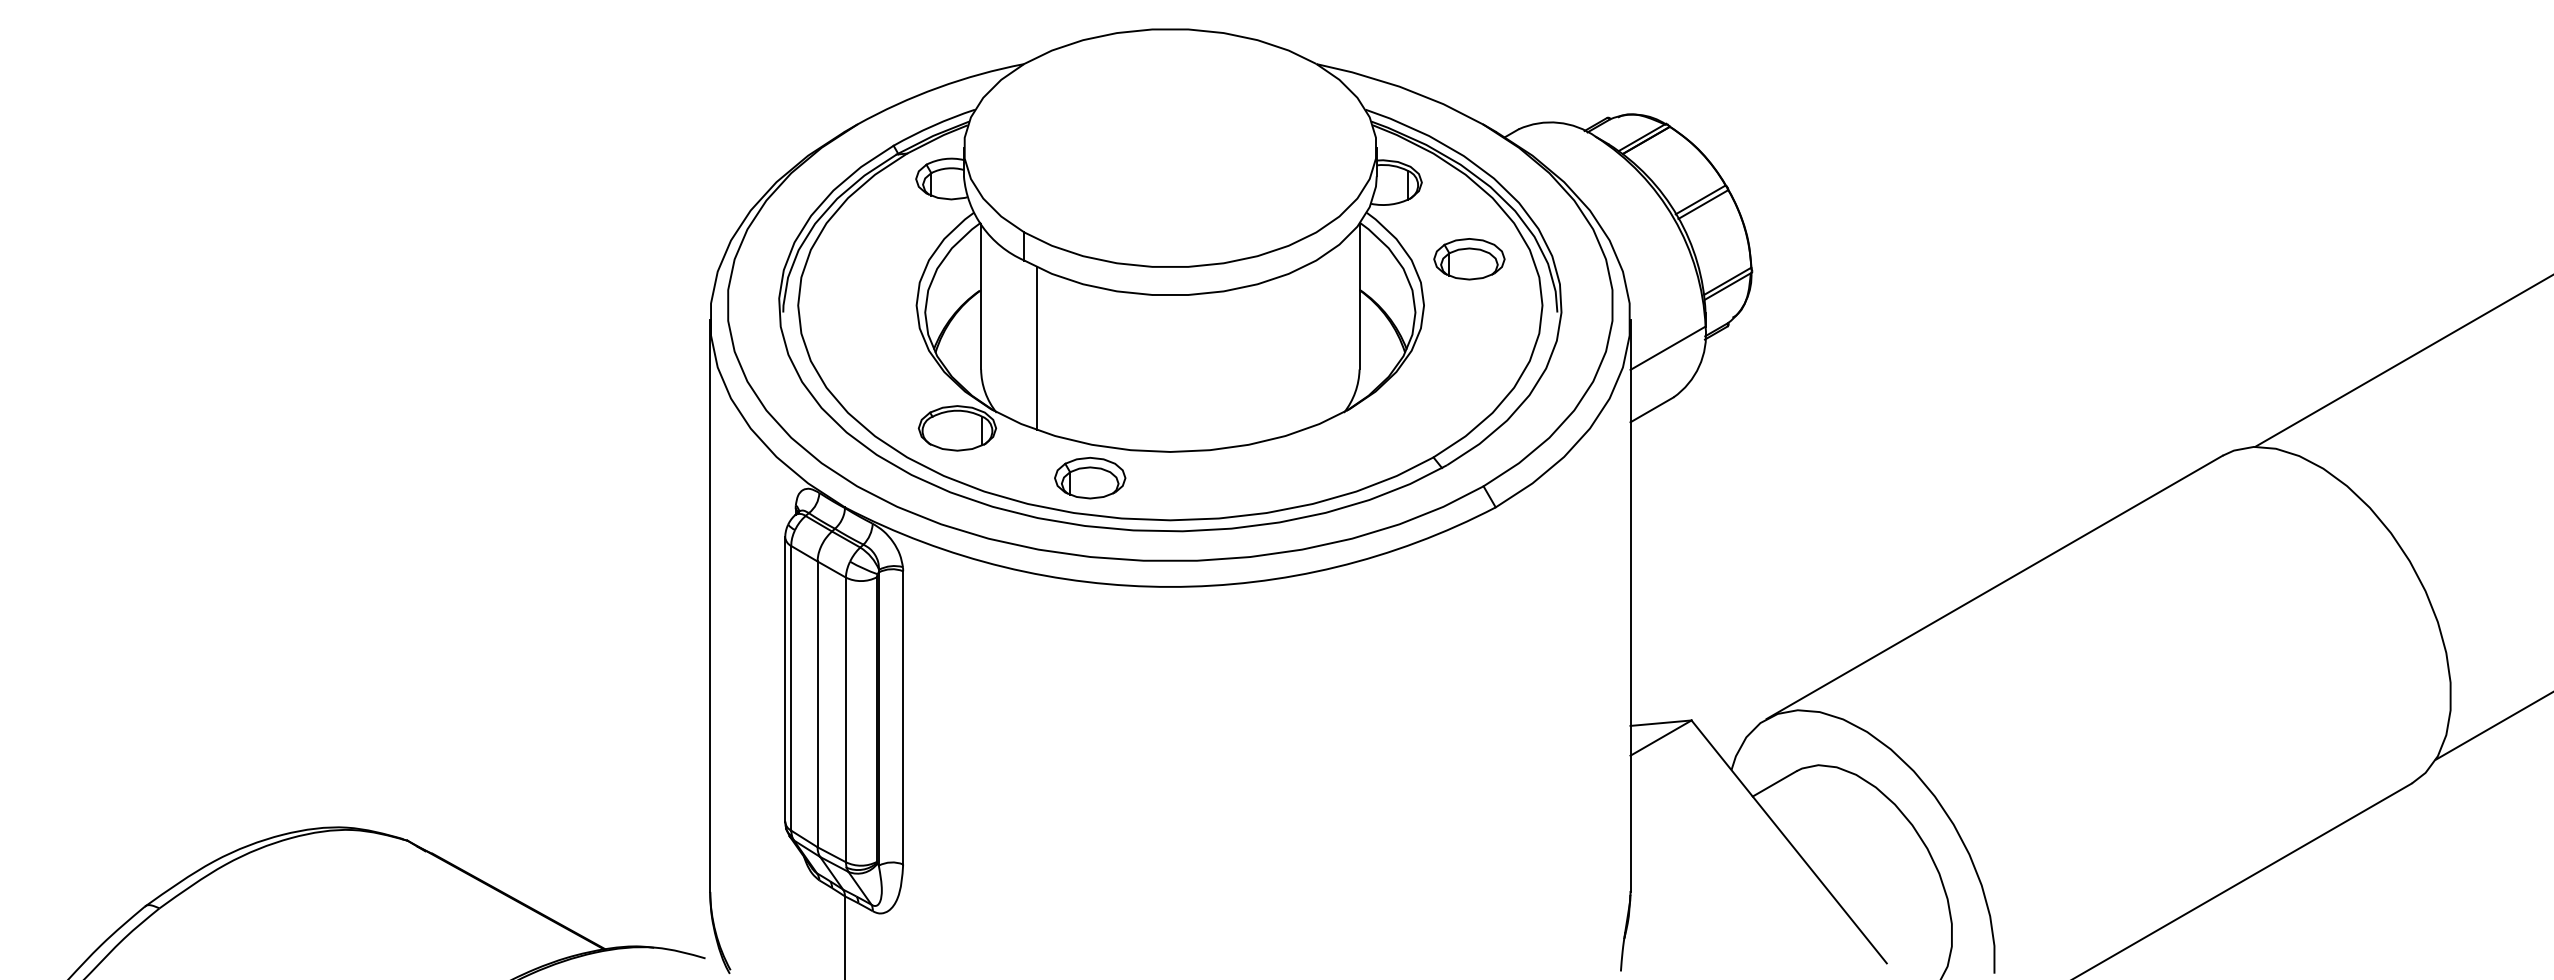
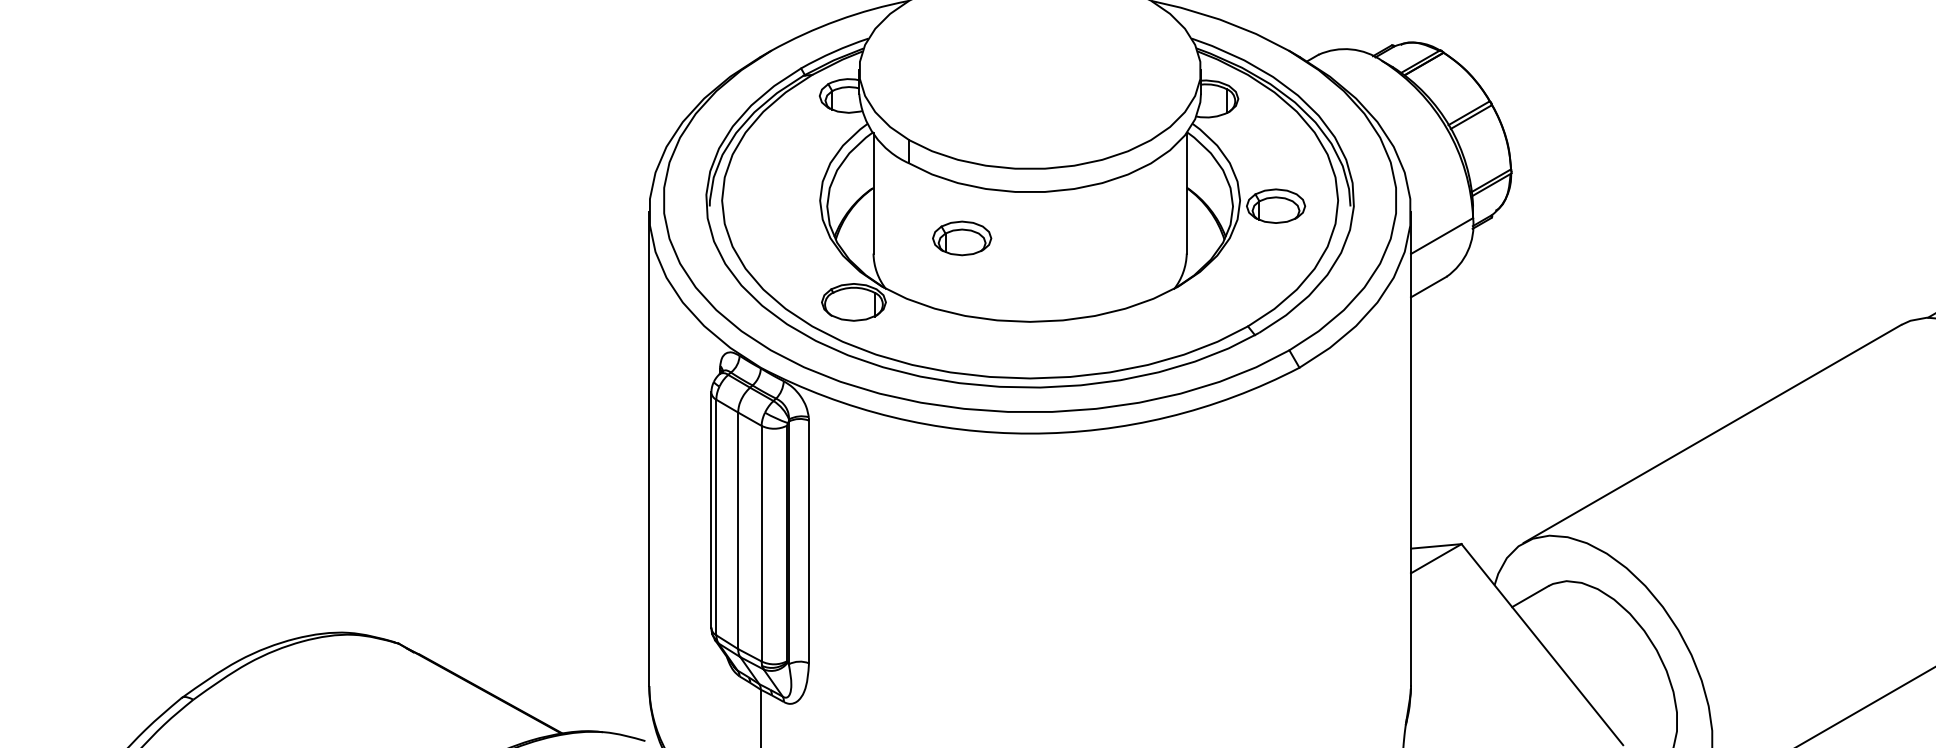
part: (1469, 259) -> (1276, 206), moved
line: (1036, 348) -> (919, 236), removed
part: (1090, 477) -> (962, 237), moved

